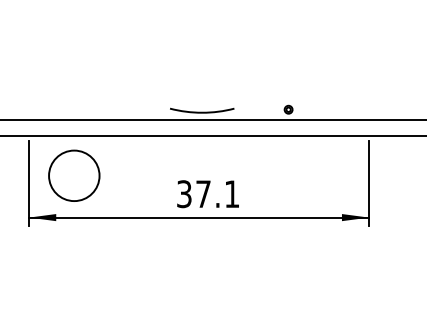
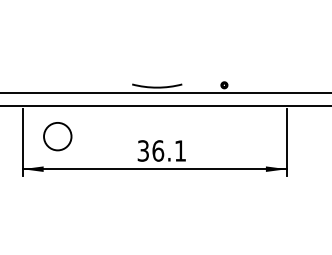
circle: (74, 175) -> (57, 136), size x0.7
text: (203, 194) -> (158, 151), 37.1 -> 36.1

